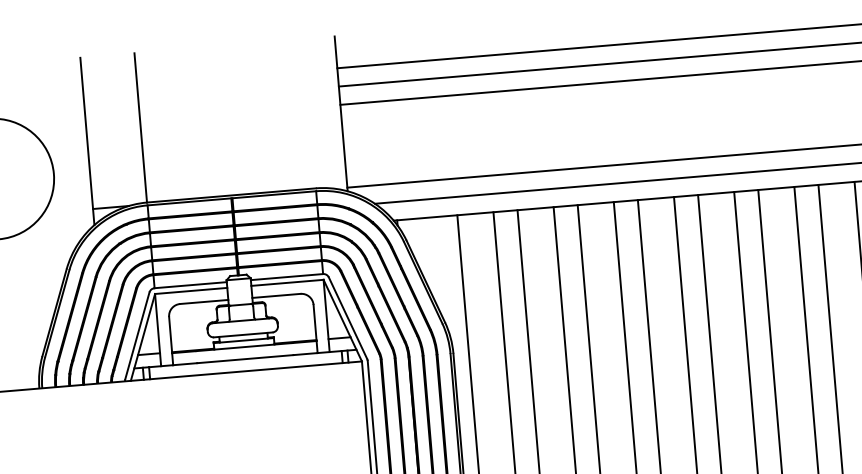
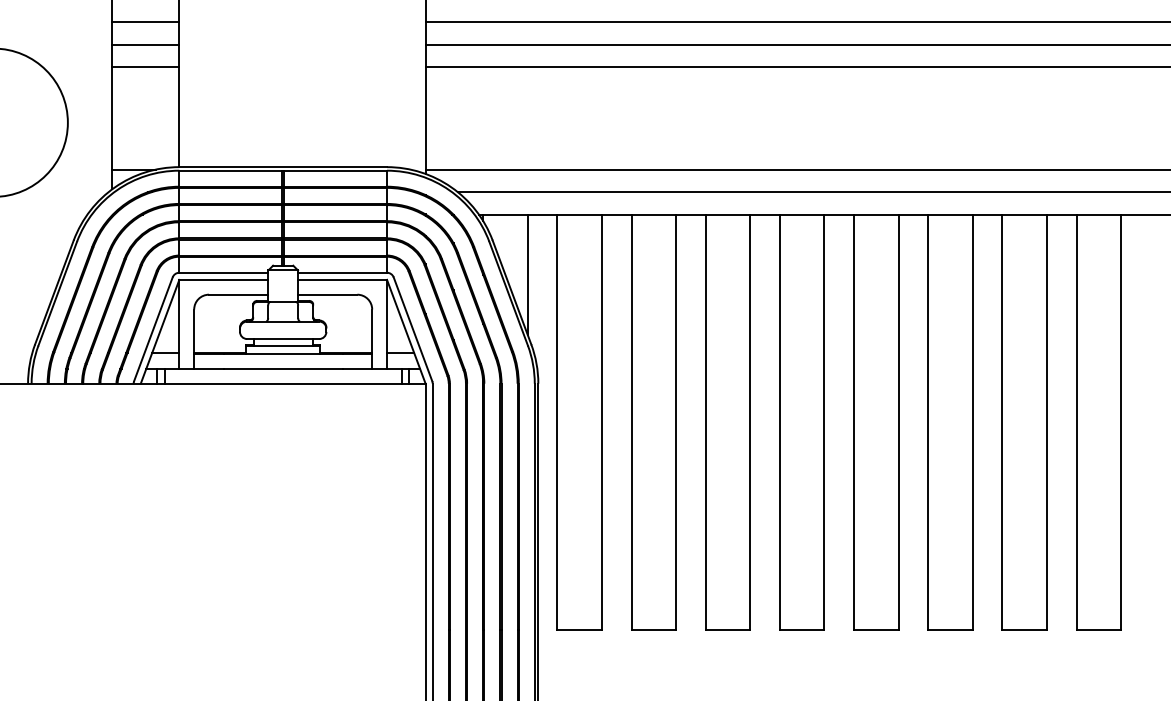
line: (110, 87) -> (145, 22), added
line: (111, 105) -> (145, 44), added
line: (113, 123) -> (145, 67), added
line: (437, 265) -> (527, 274), added

